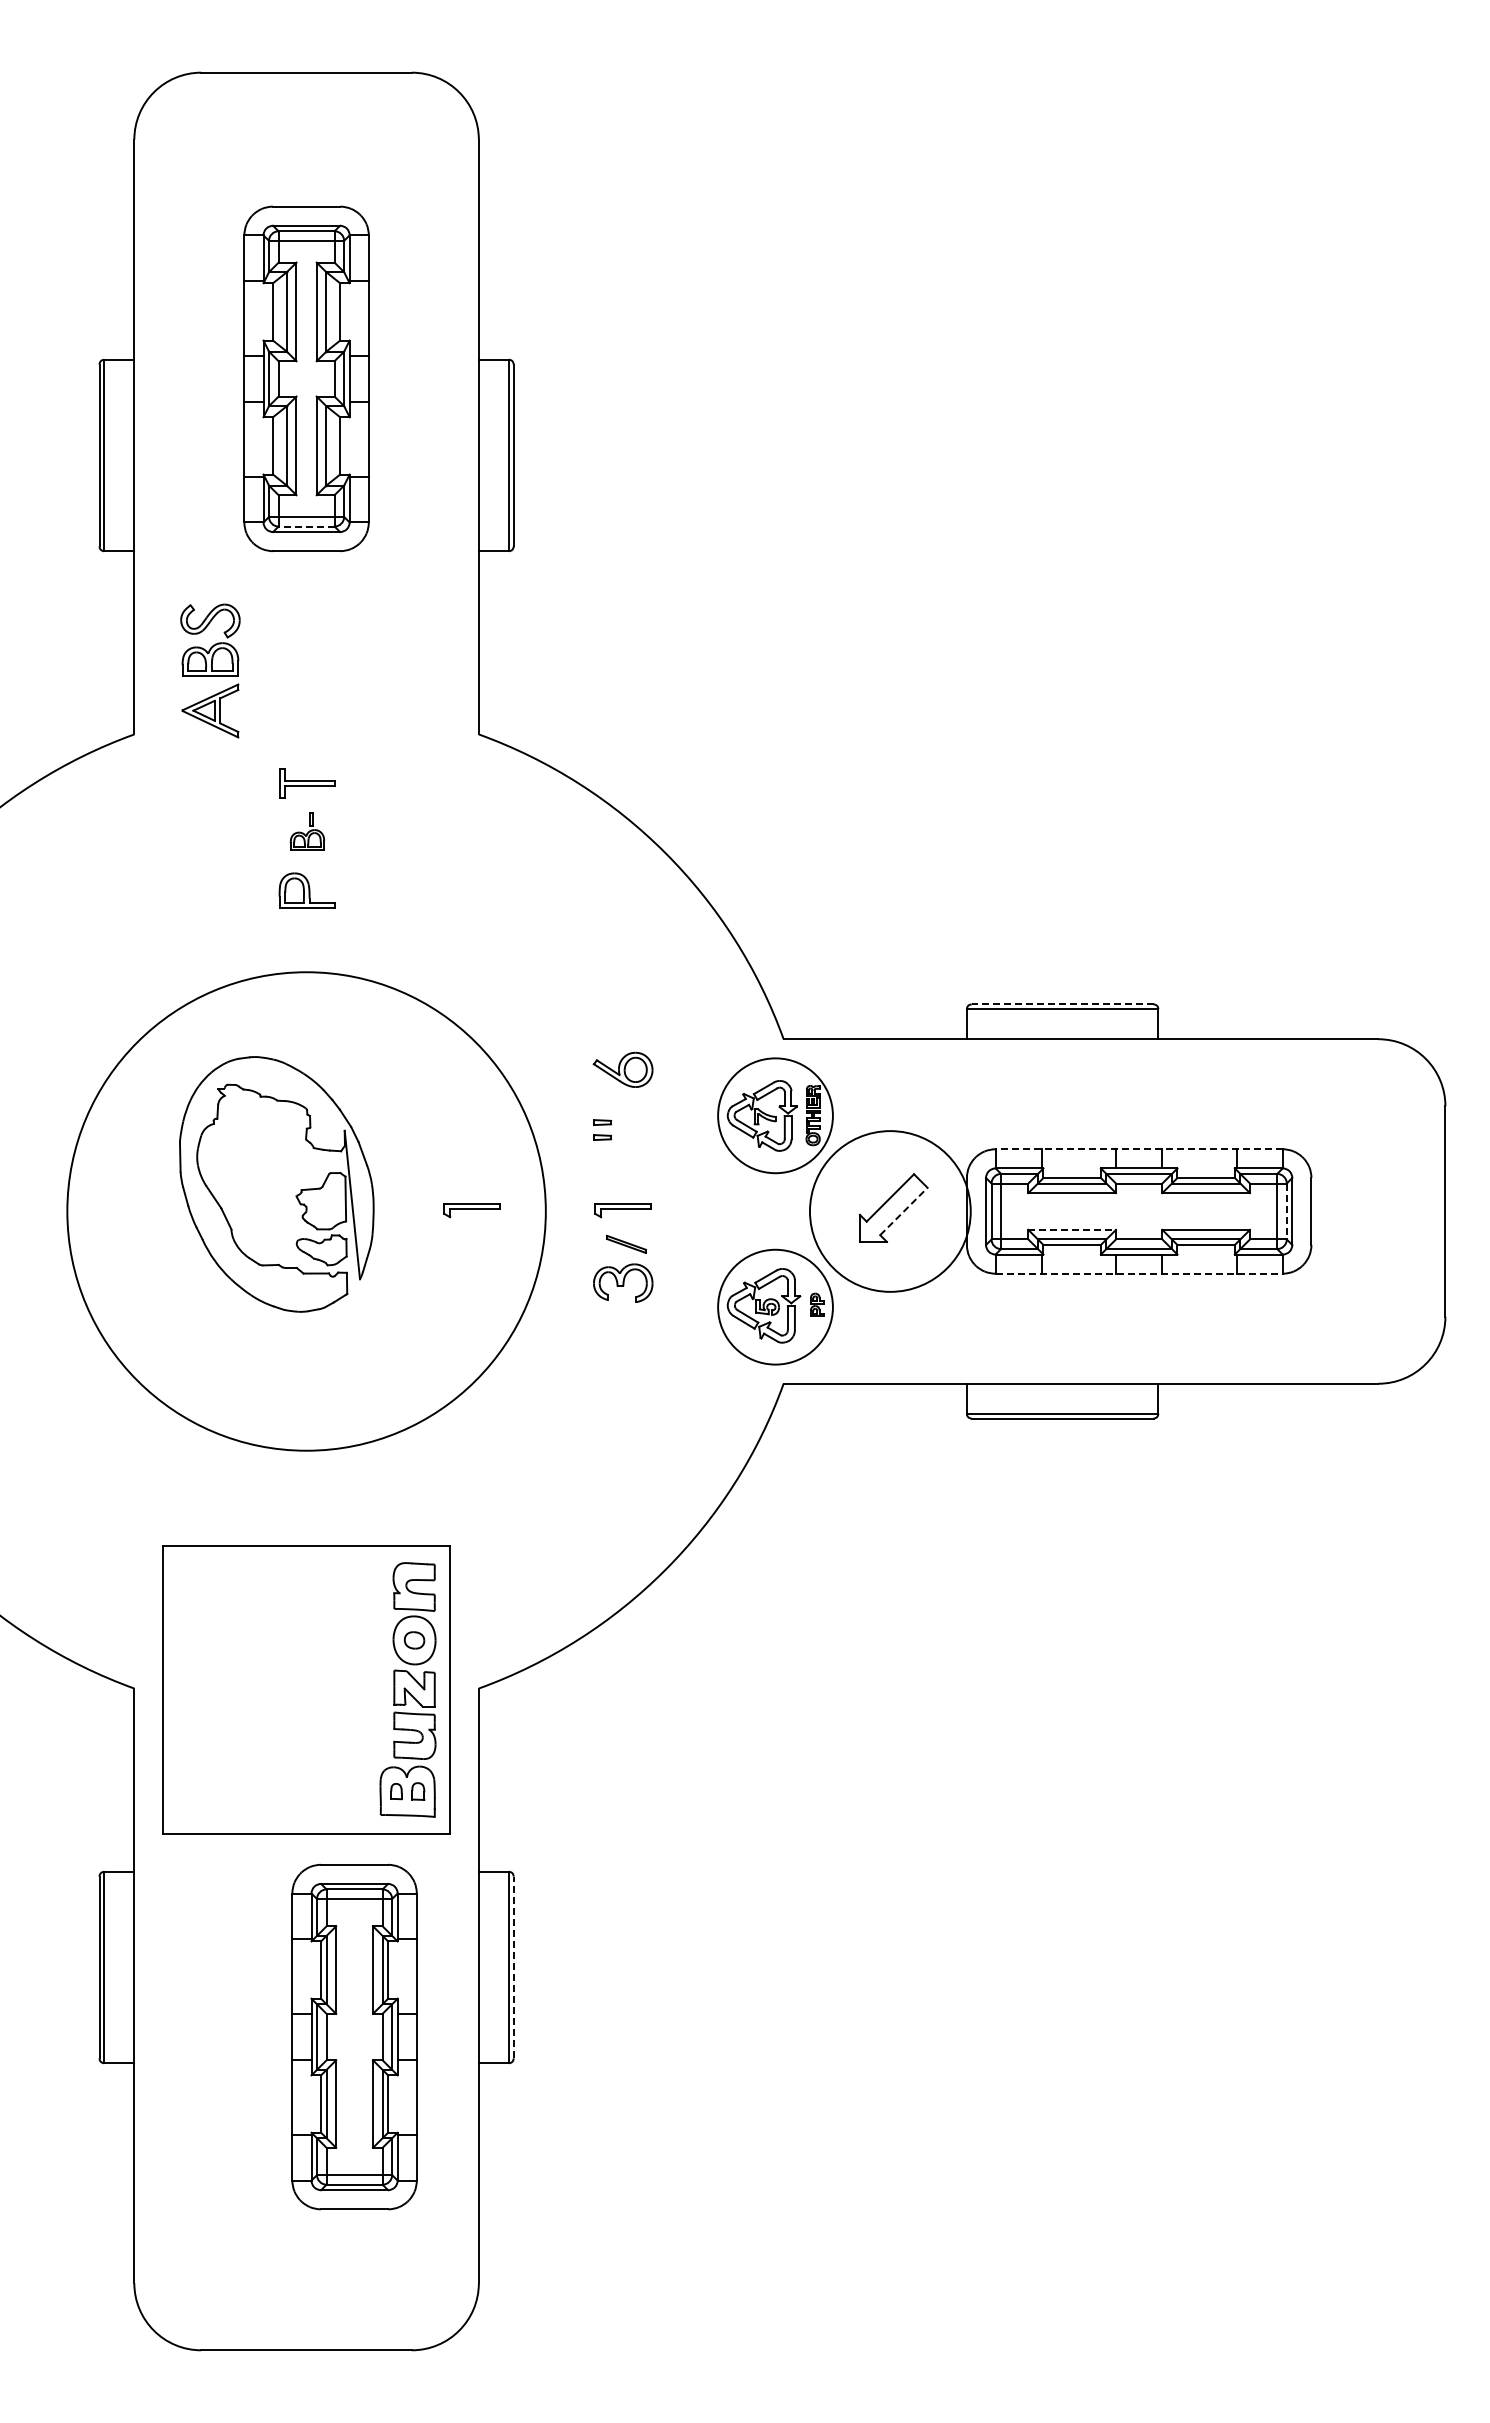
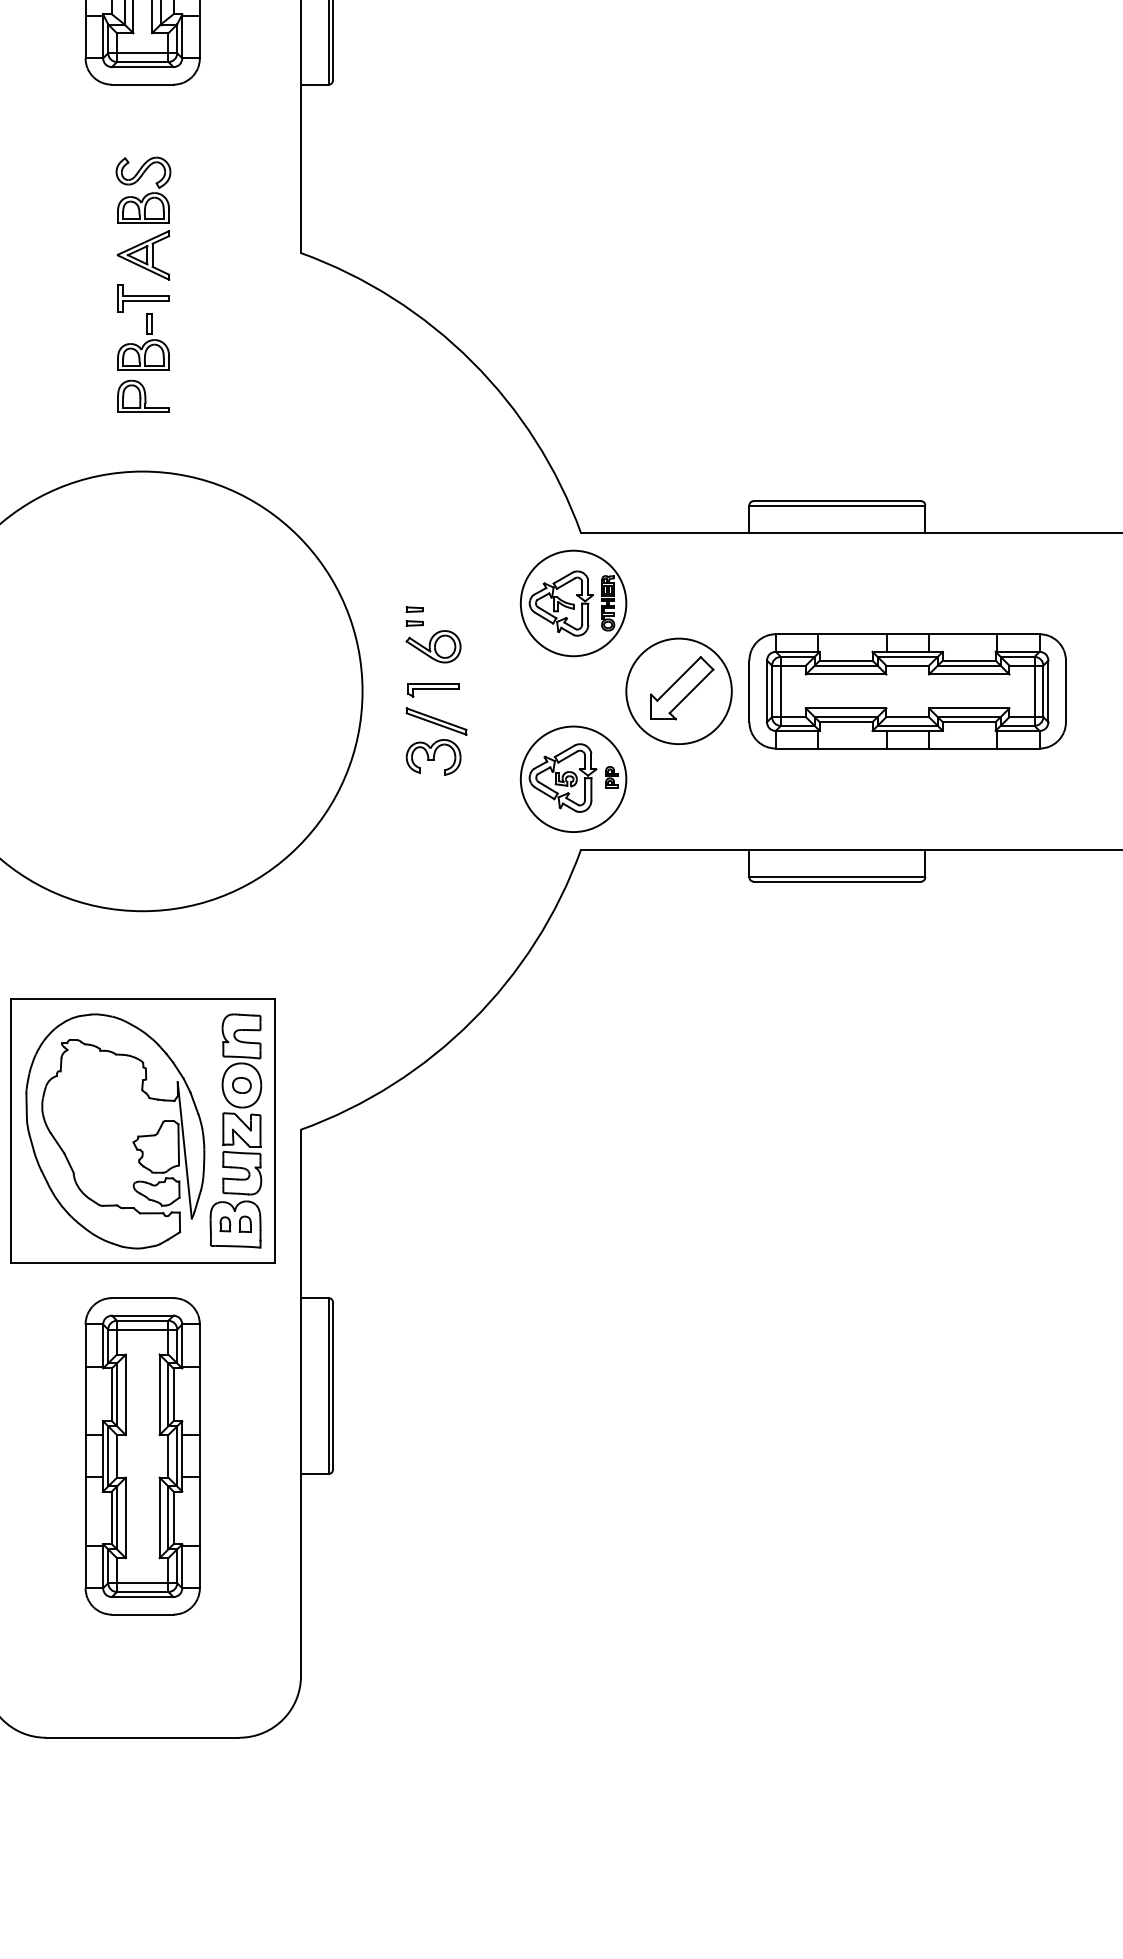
line: (306, 526) -> (142, 62), dashed -> solid
part: (210, 670) -> (143, 218), moved
part: (307, 831) -> (143, 342), size x1.67
line: (1062, 1004) -> (837, 501), dashed -> solid
part: (622, 1069) -> (432, 646), moved
line: (1139, 1149) -> (907, 634), dashed -> solid
part: (295, 1195) -> (132, 1141), moved
part: (471, 1210) -> (294, 690), removed
circle: (889, 1211) -> (678, 691), size x0.71
line: (904, 1211) -> (692, 691), dashed -> solid
line: (1286, 1211) -> (1043, 691), dashed -> solid
line: (1072, 1229) -> (846, 707), dashed -> solid
part: (626, 1244) -> (436, 721), size x1.67
line: (1139, 1273) -> (907, 748), dashed -> solid
line: (513, 1967) -> (332, 1386), dashed -> solid
part: (354, 2036) -> (142, 1455), moved

